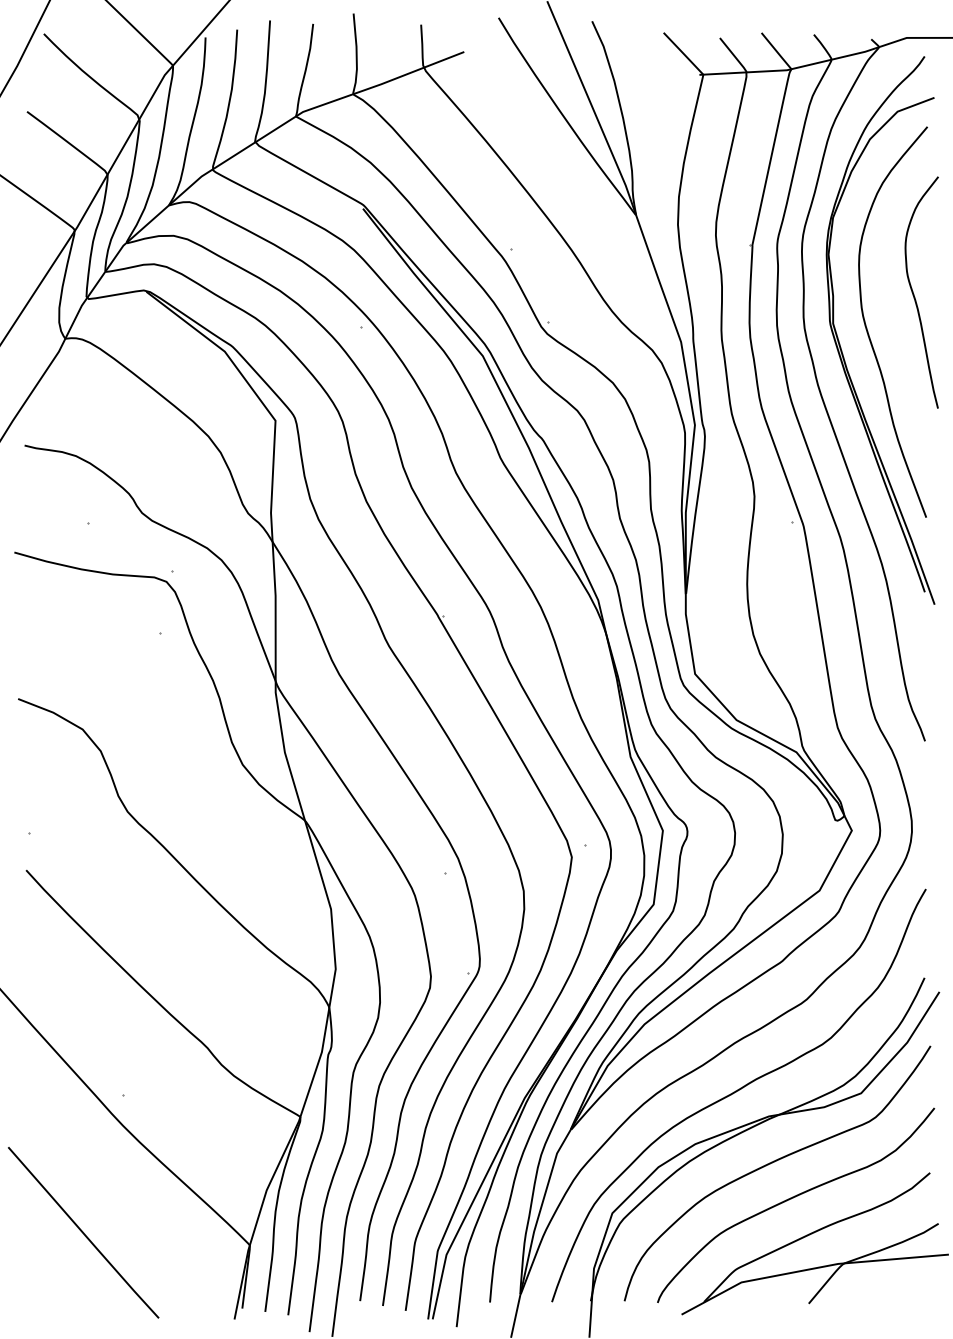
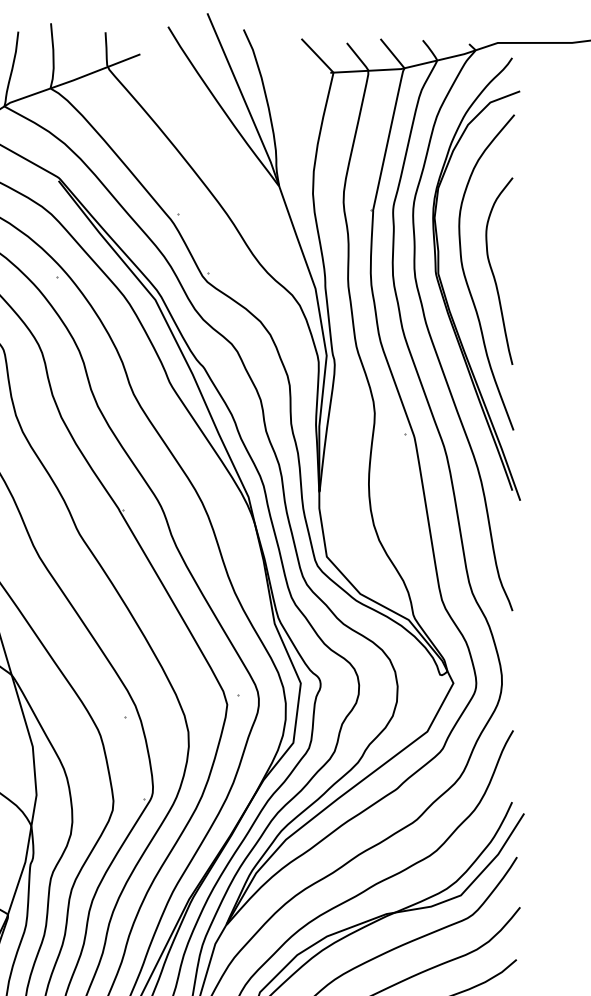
curve: (914, 294) -> (493, 272), moved

